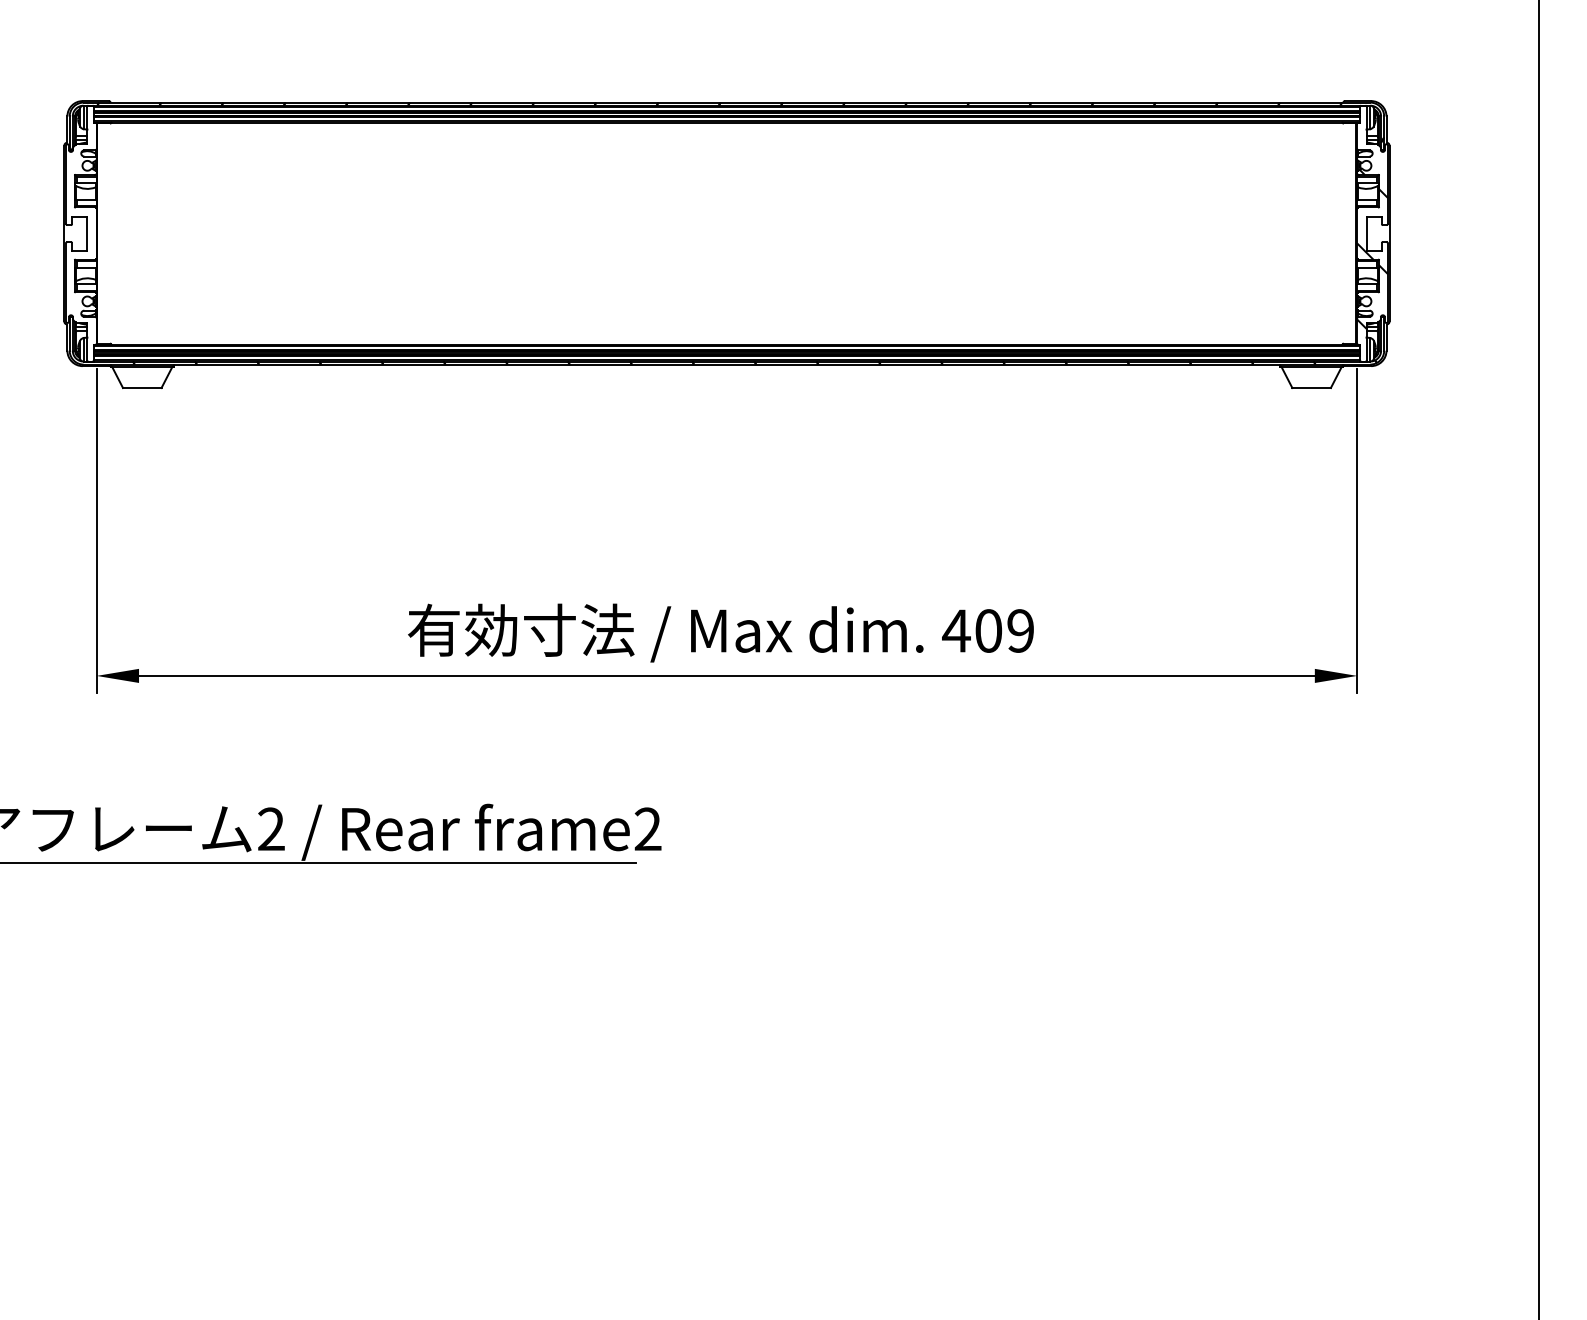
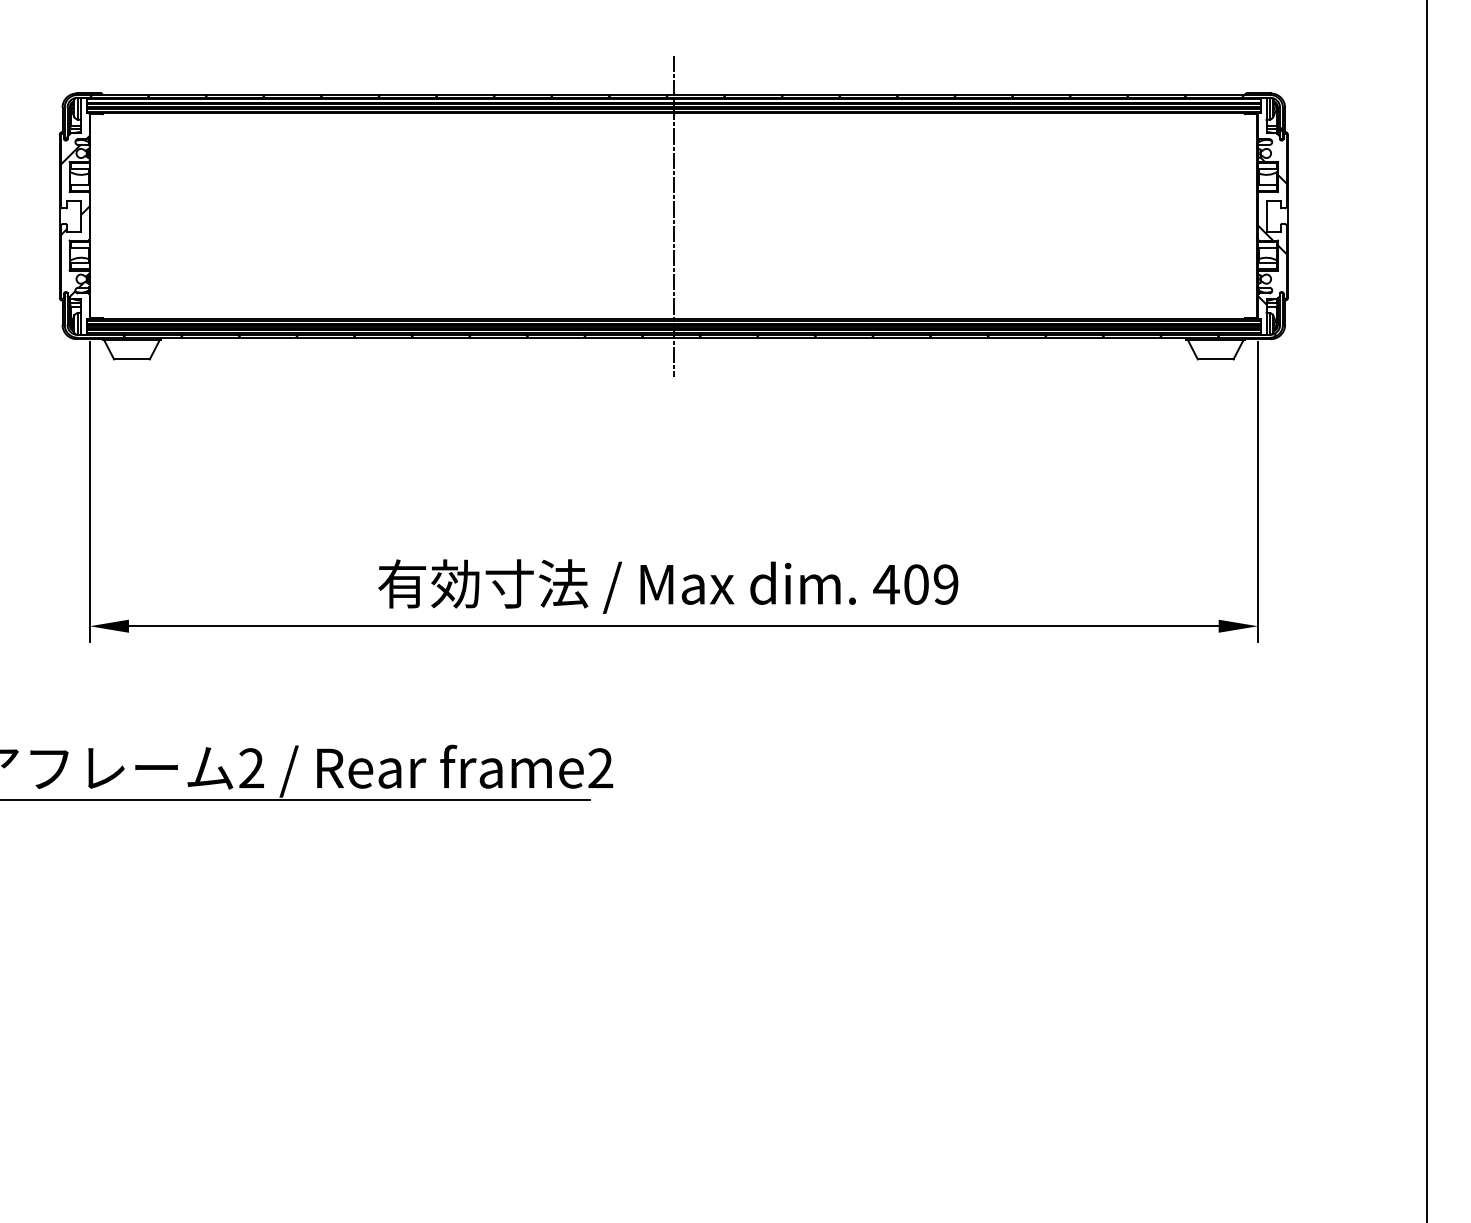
hatch: (80, 233) -> (74, 216), added
line: (726, 233) -> (673, 216), added

